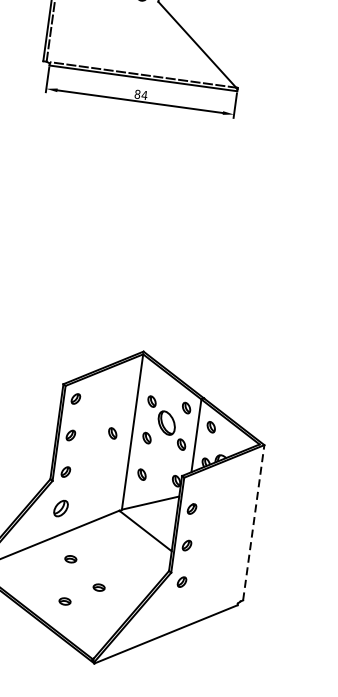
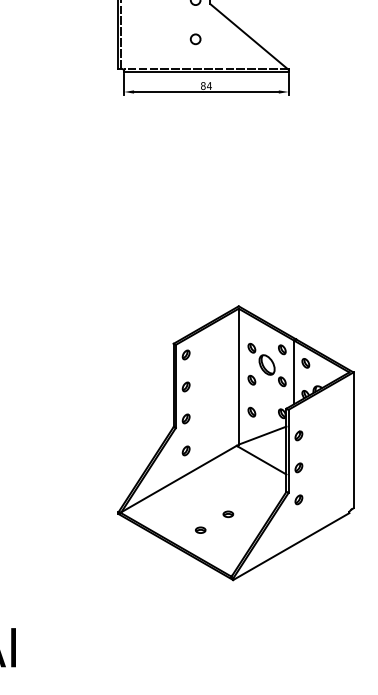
circle: (135, 39) -> (195, 39), added
part: (112, 432) -> (221, 379), removed
part: (60, 508) -> (185, 450), size x0.62
line: (253, 522) -> (353, 440), dashed -> solid
part: (70, 558) -> (200, 492), removed

